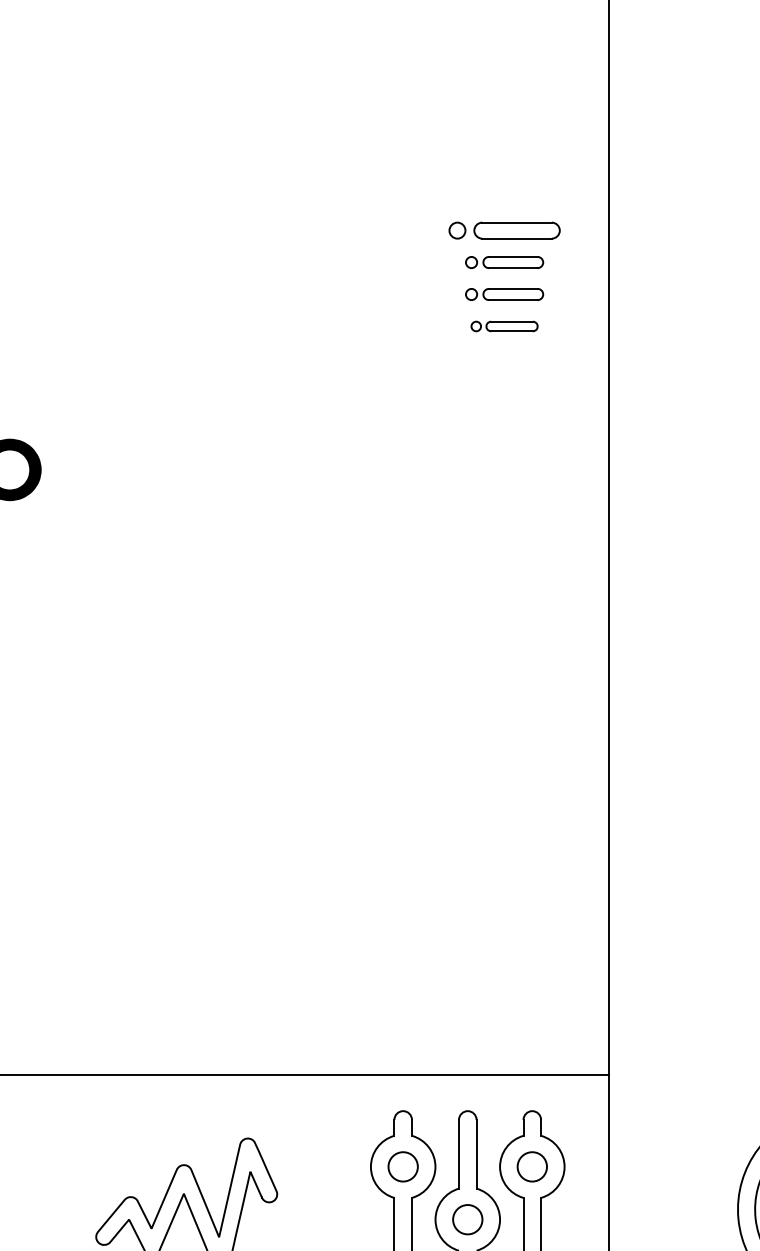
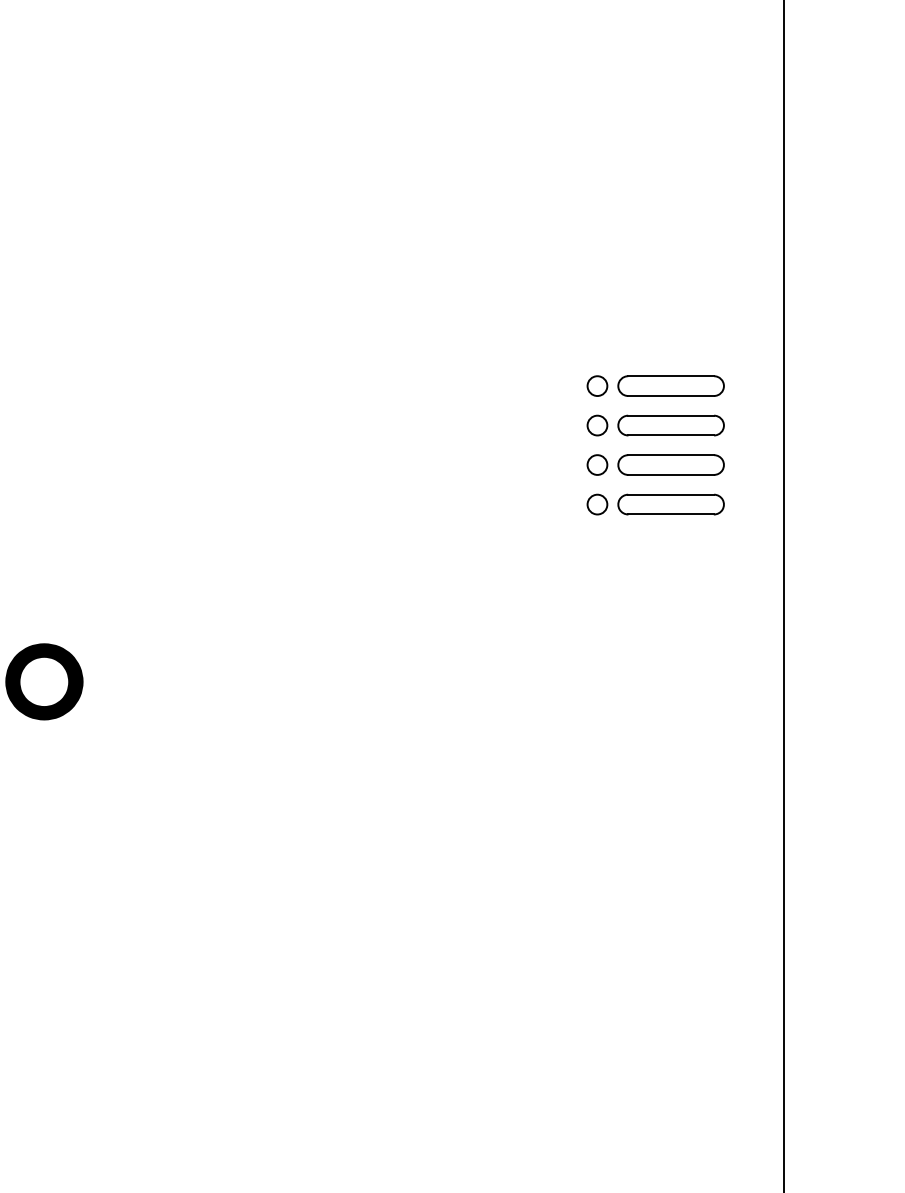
part: (504, 262) -> (655, 425), size x1.43
part: (504, 294) -> (655, 465), size x1.43
part: (504, 326) -> (655, 504), size x1.67

